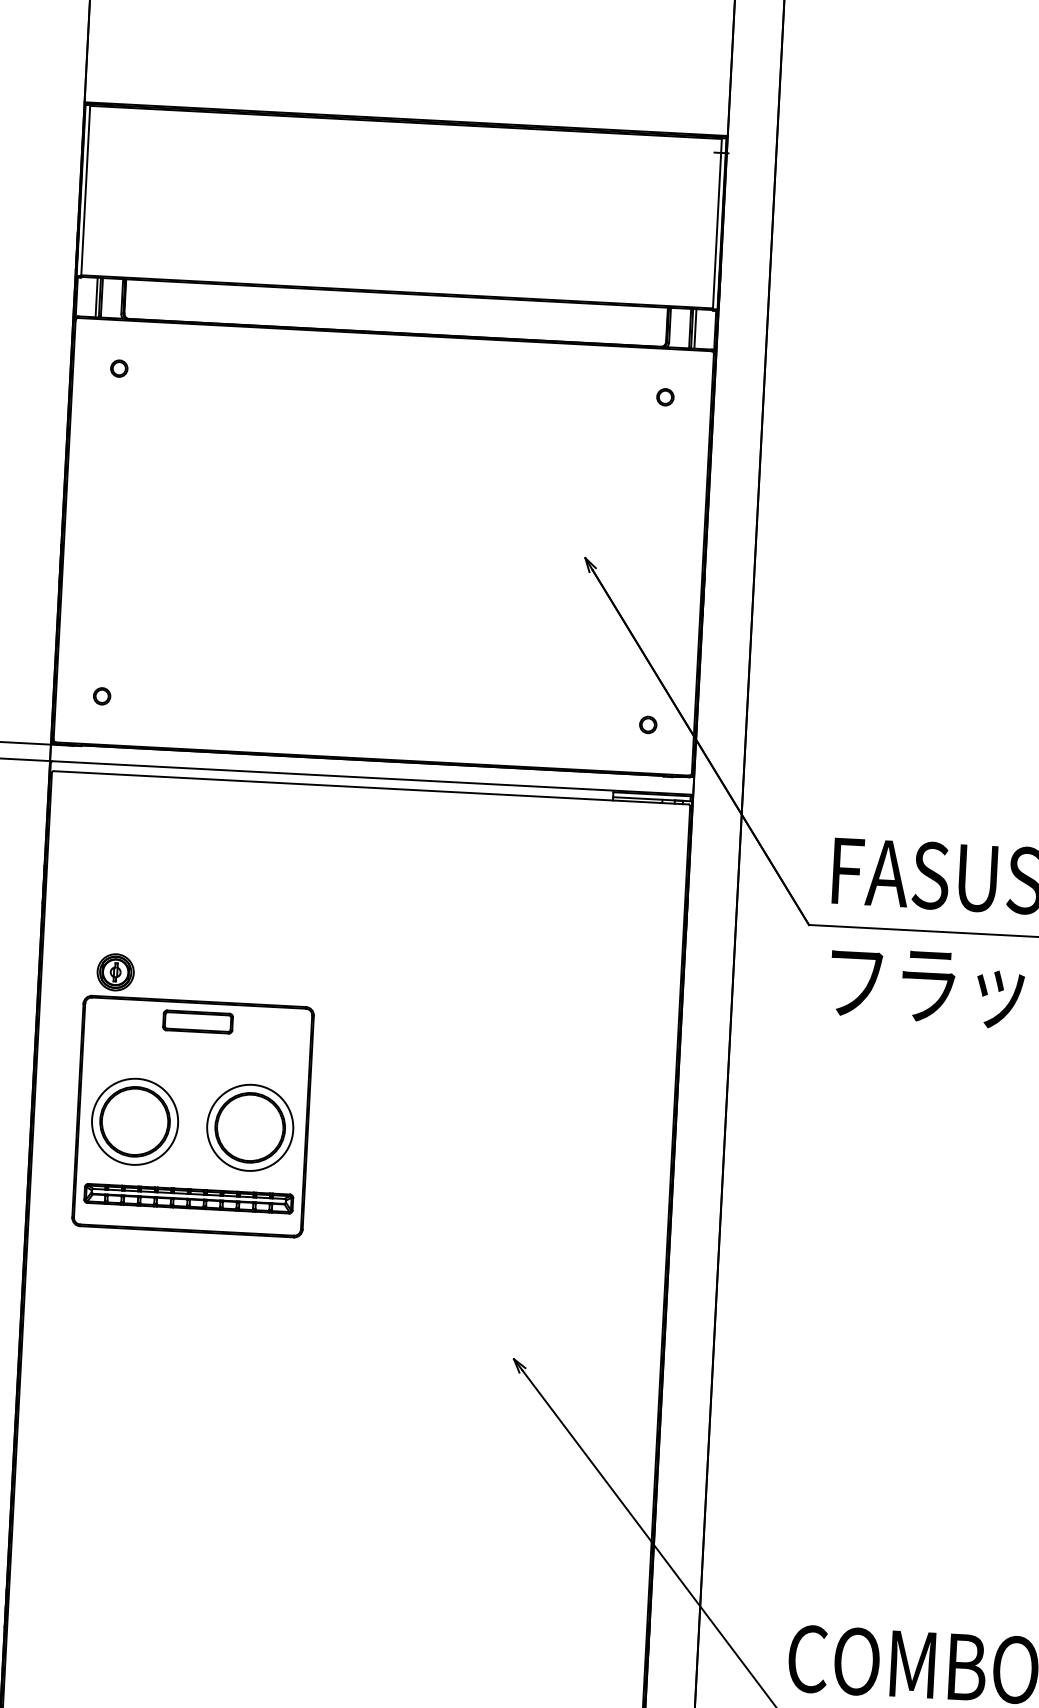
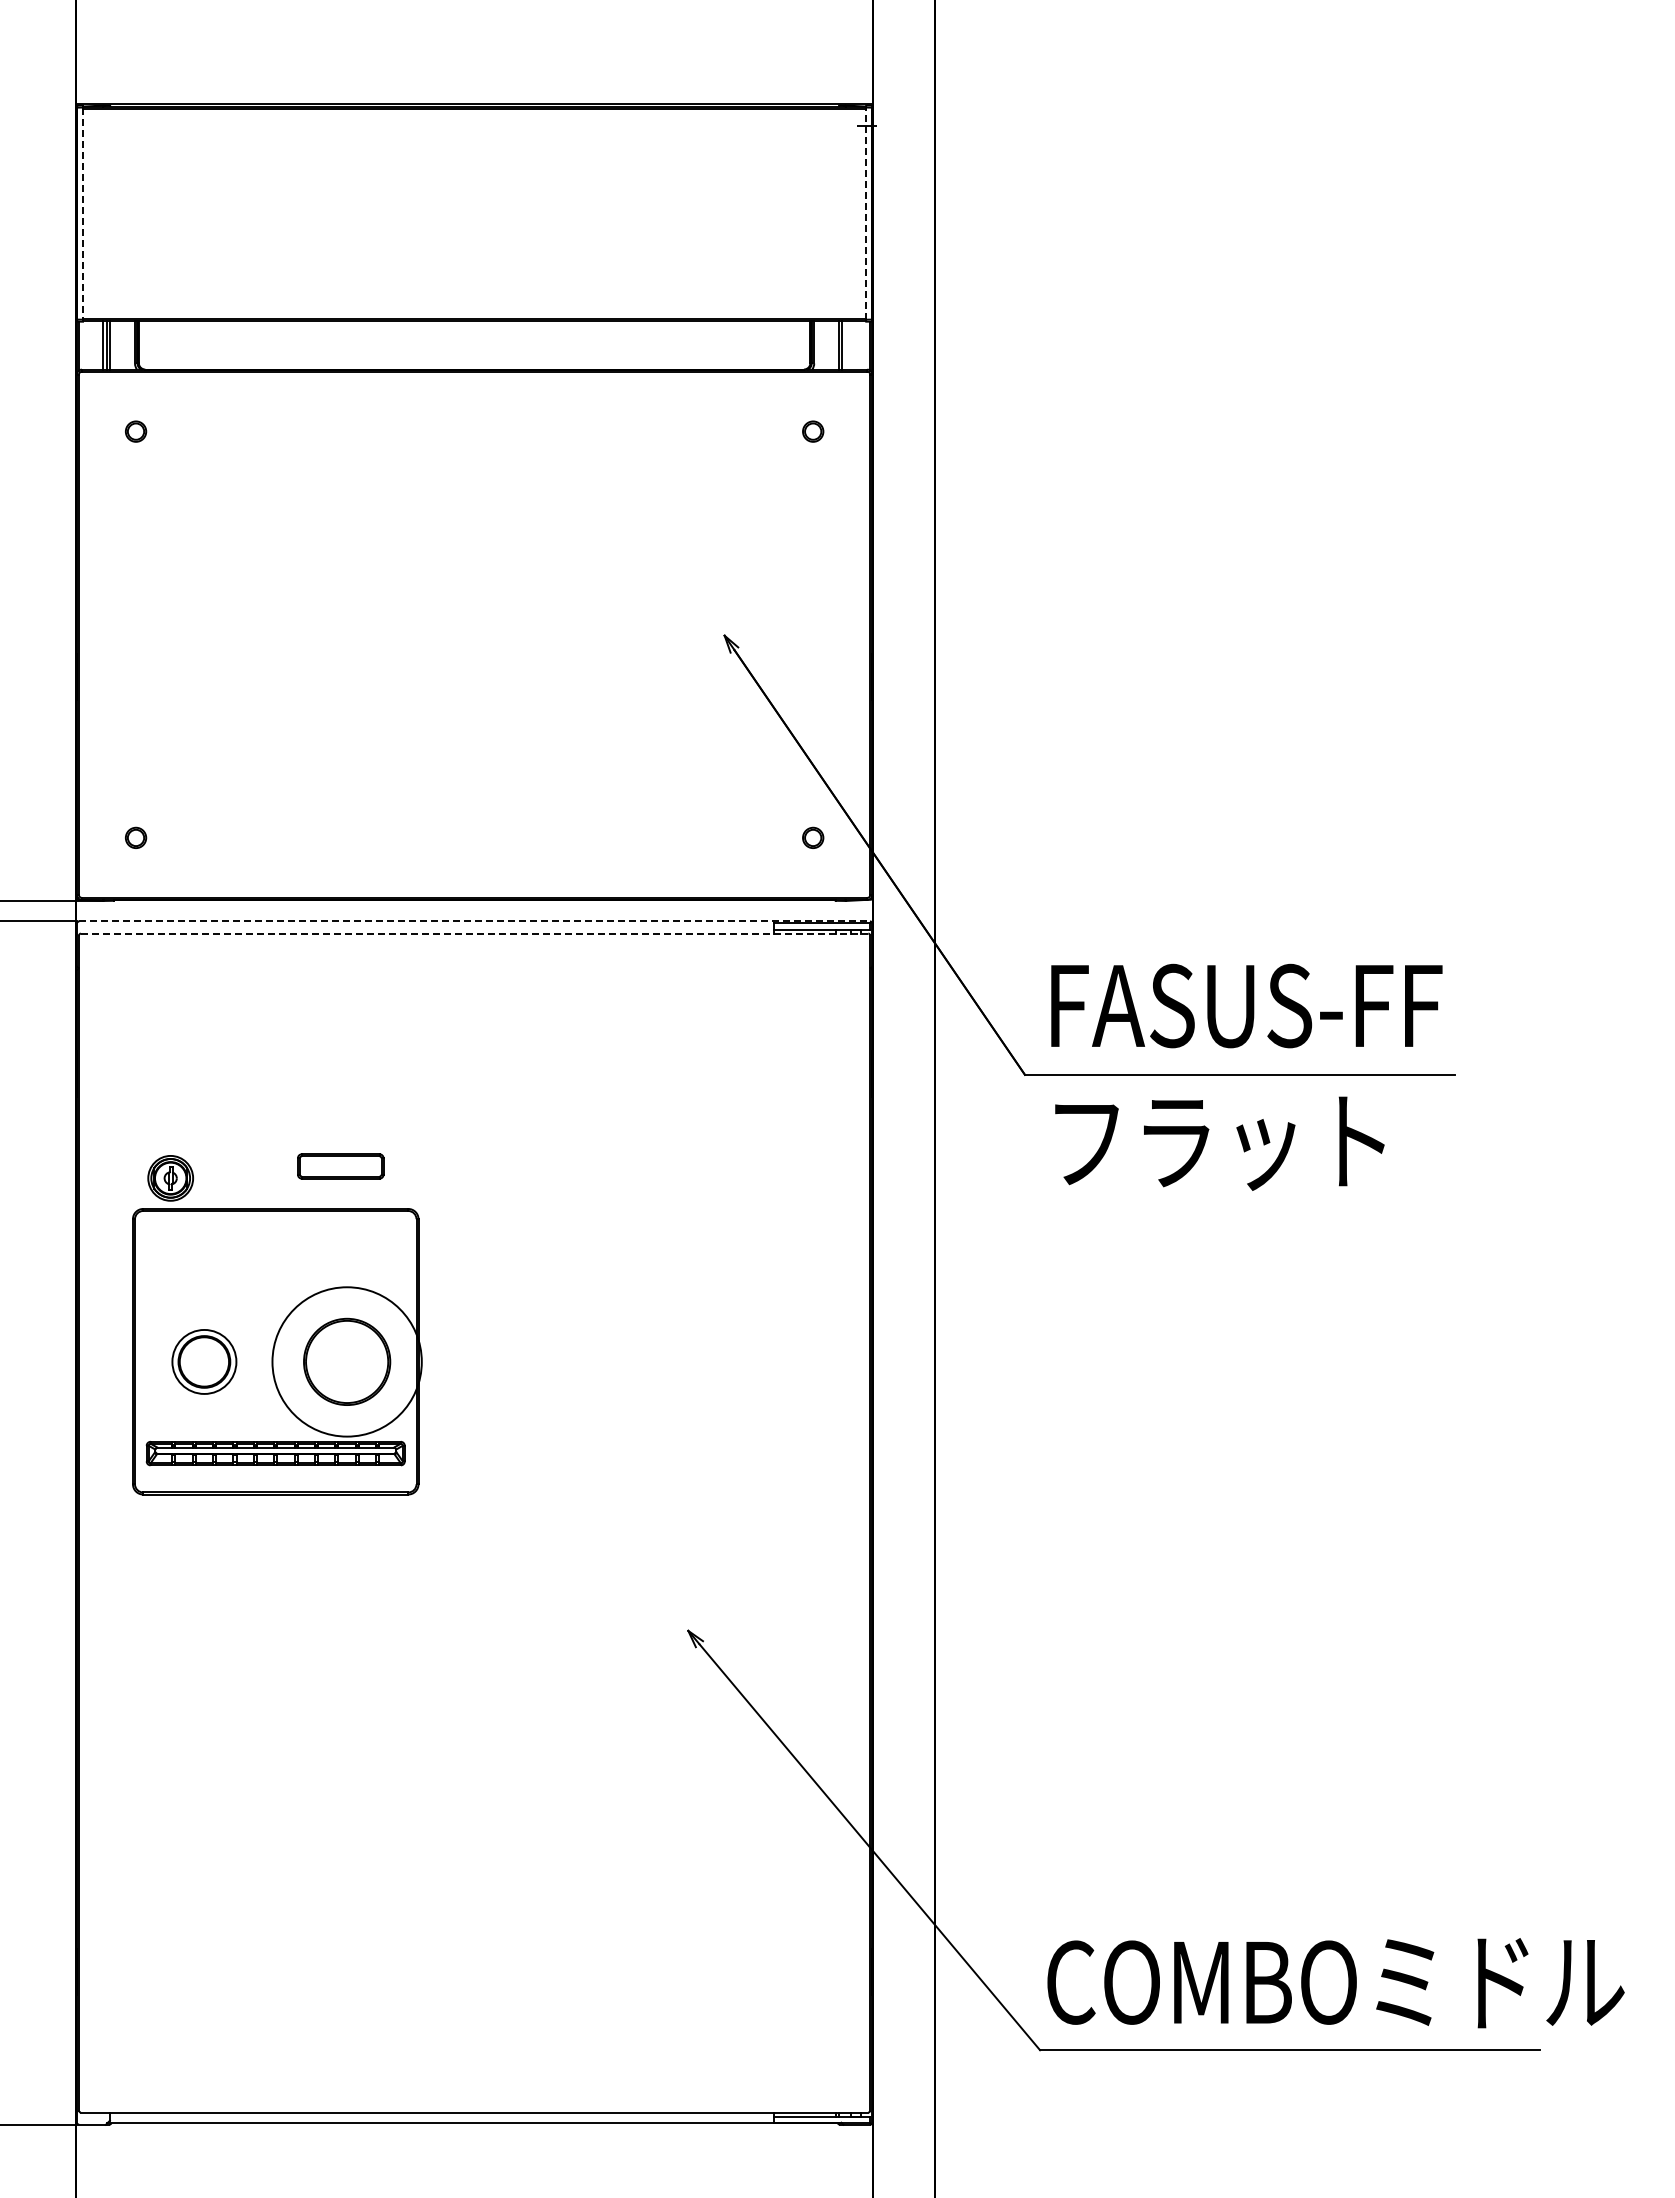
line: (86, 191) -> (83, 214), solid -> dashed
line: (717, 223) -> (866, 213), solid -> dashed
line: (695, 328) -> (845, 344), removed
line: (372, 778) -> (475, 921), solid -> dashed
line: (371, 787) -> (474, 933), solid -> dashed
part: (197, 1022) -> (340, 1166), moved
part: (135, 1121) -> (204, 1361), size x0.6
circle: (249, 1127) -> (346, 1361), size x1.4

